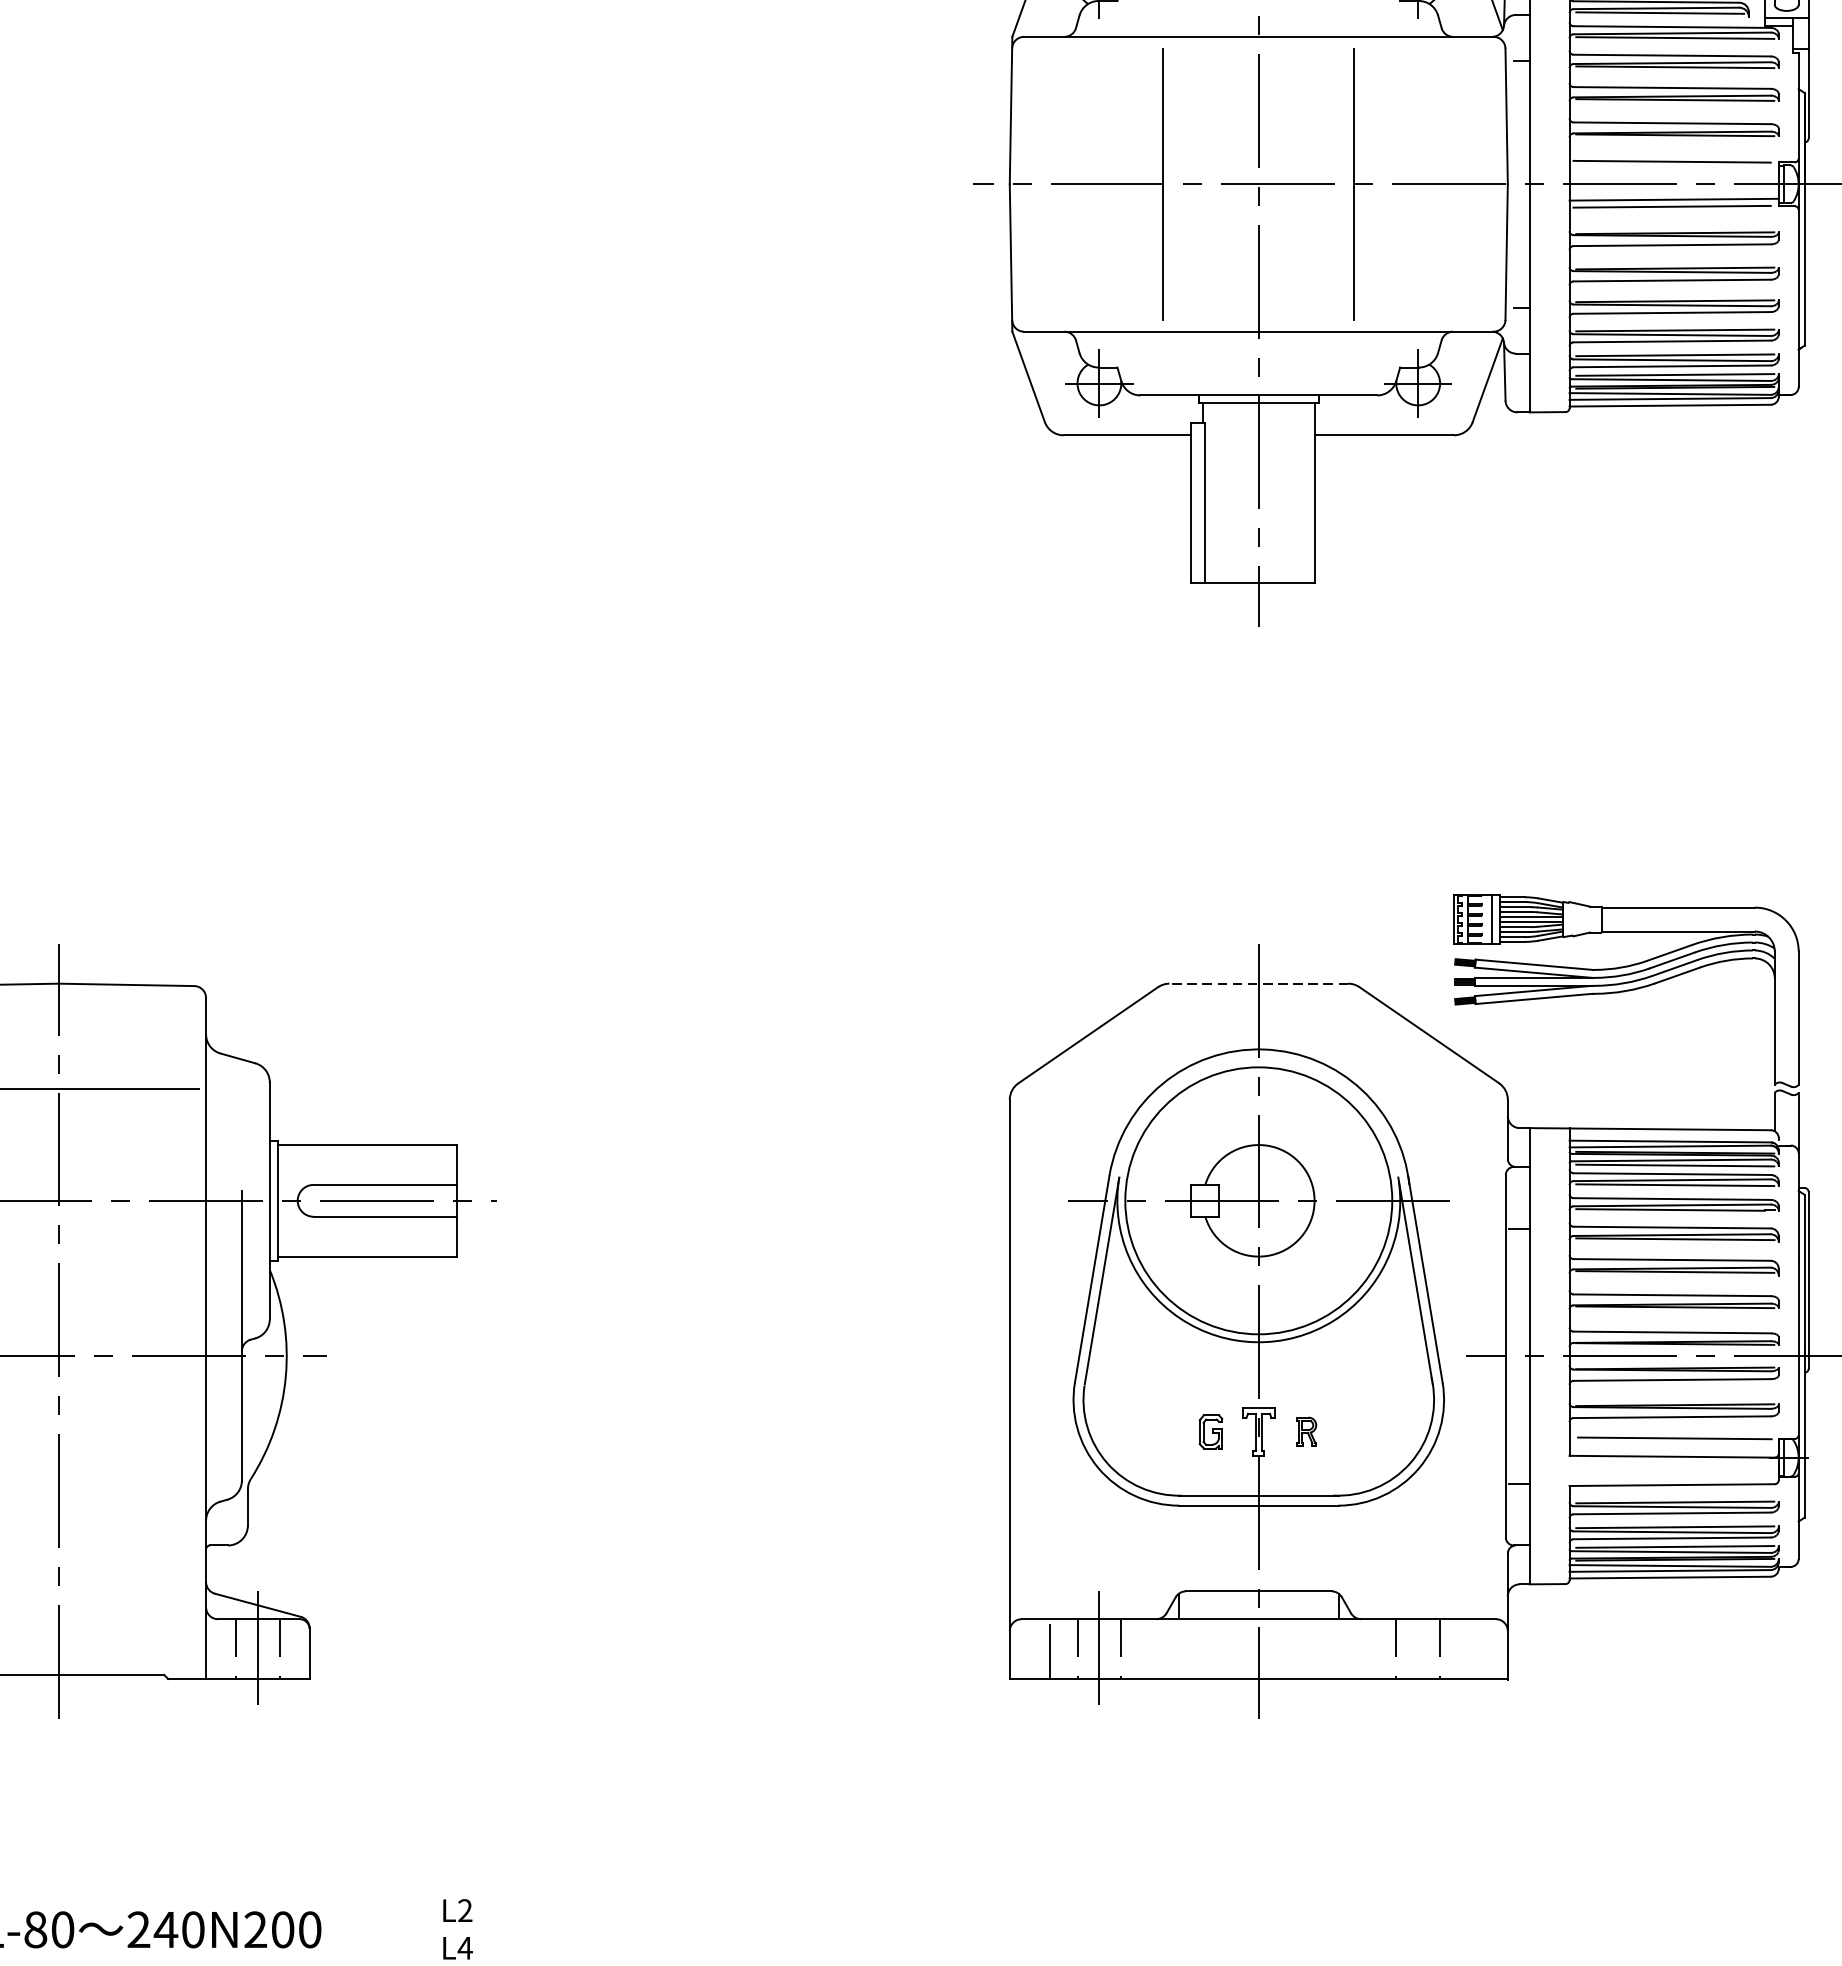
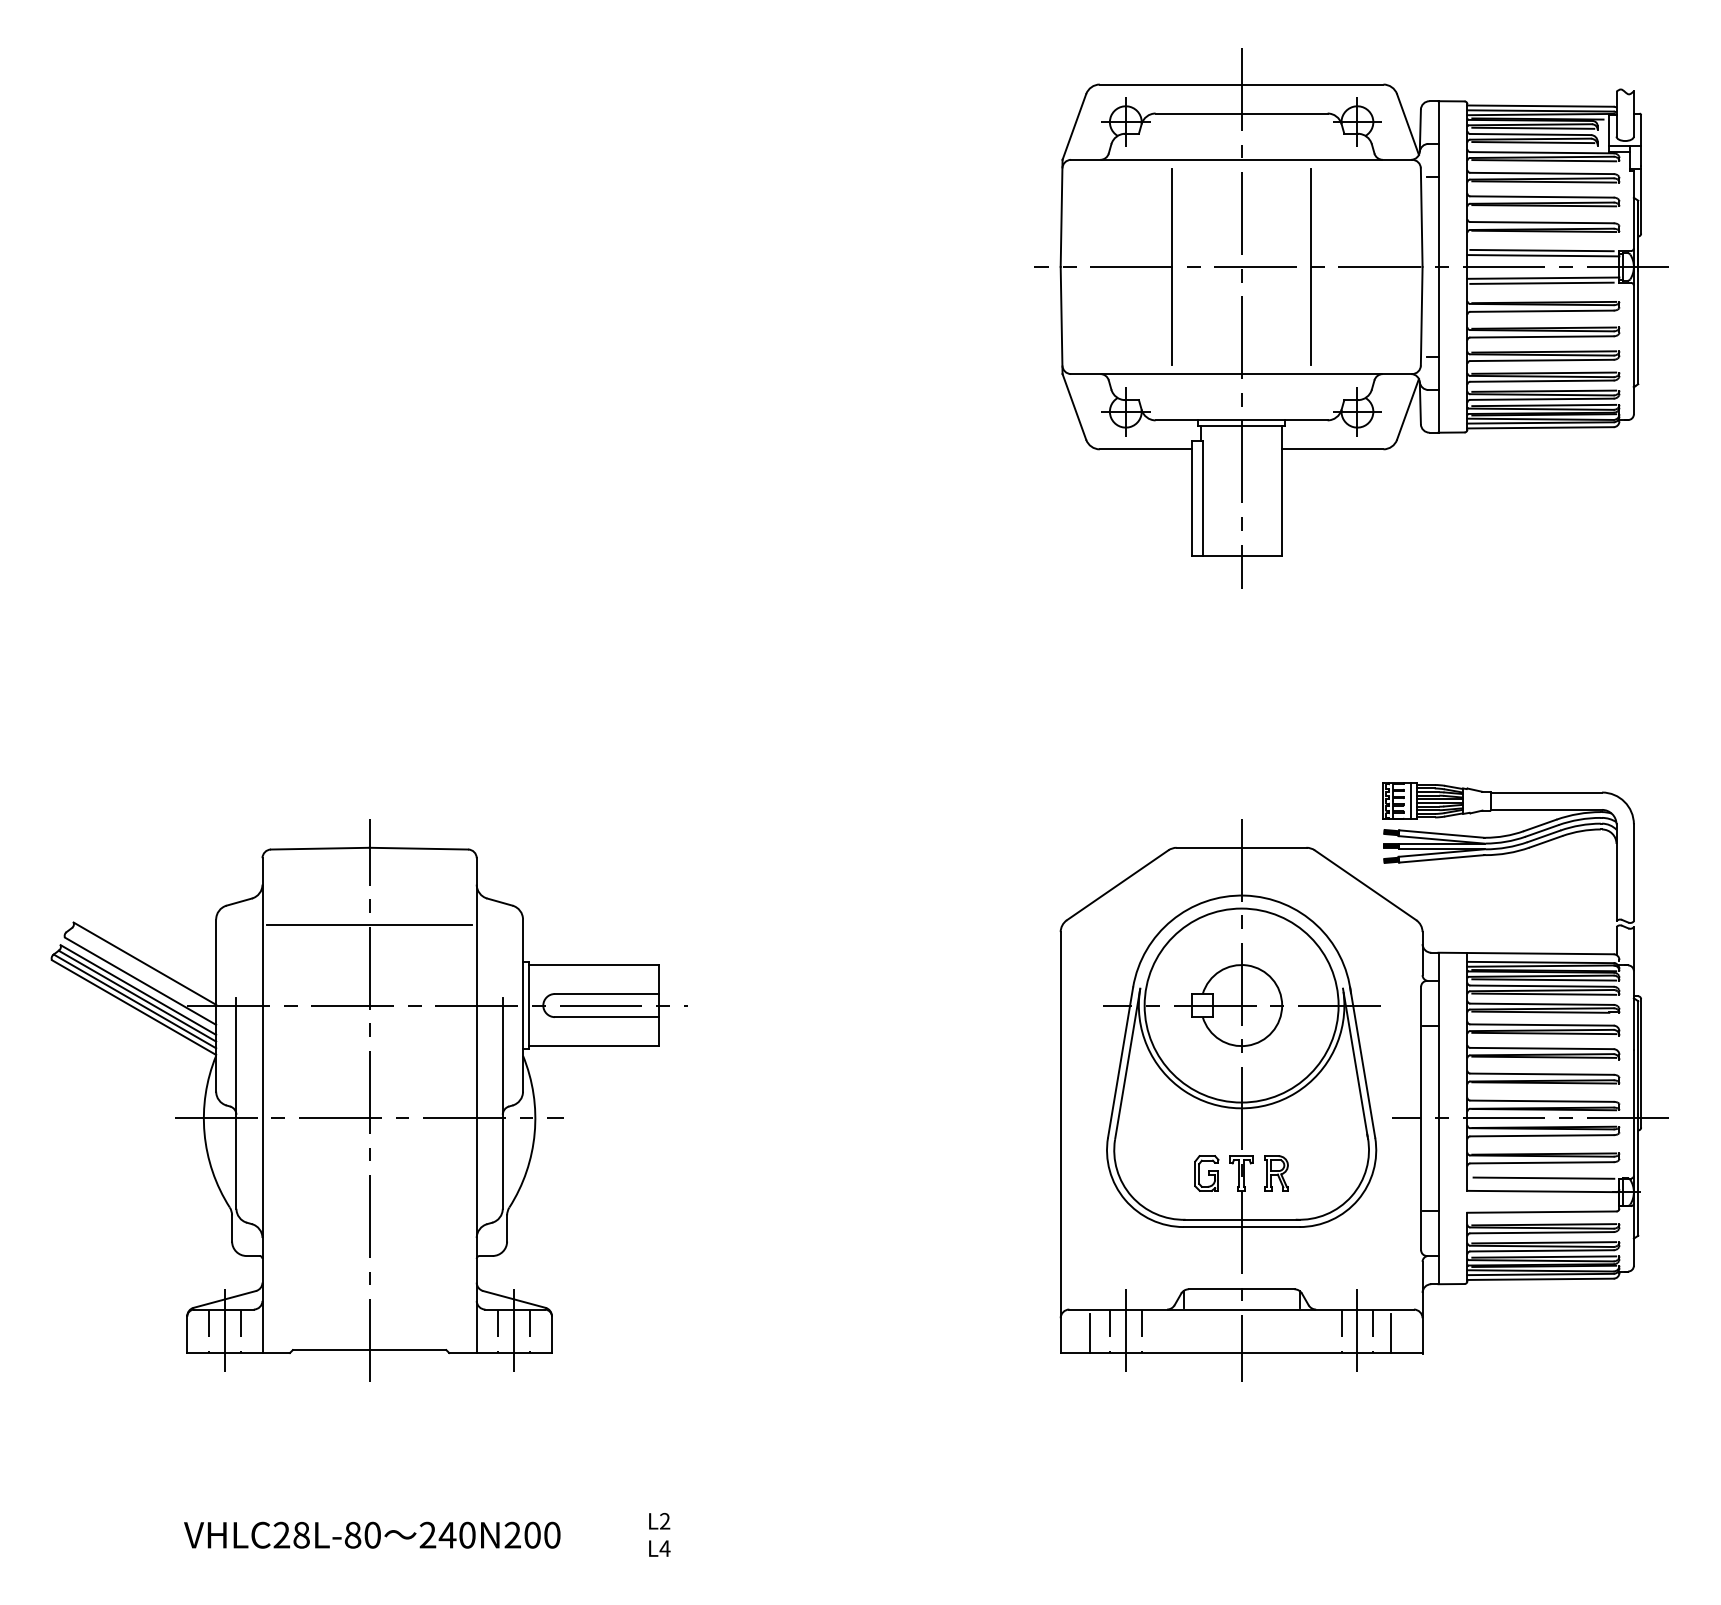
line: (1674, 168) -> (1543, 255), added
line: (1258, 983) -> (1241, 847), dashed -> solid
part: (1210, 1431) -> (1206, 1173), size x1.43
part: (1306, 1431) -> (1276, 1173), size x1.67
line: (1418, 1649) -> (1357, 1331), added
line: (1463, 1650) -> (1390, 1332), added

